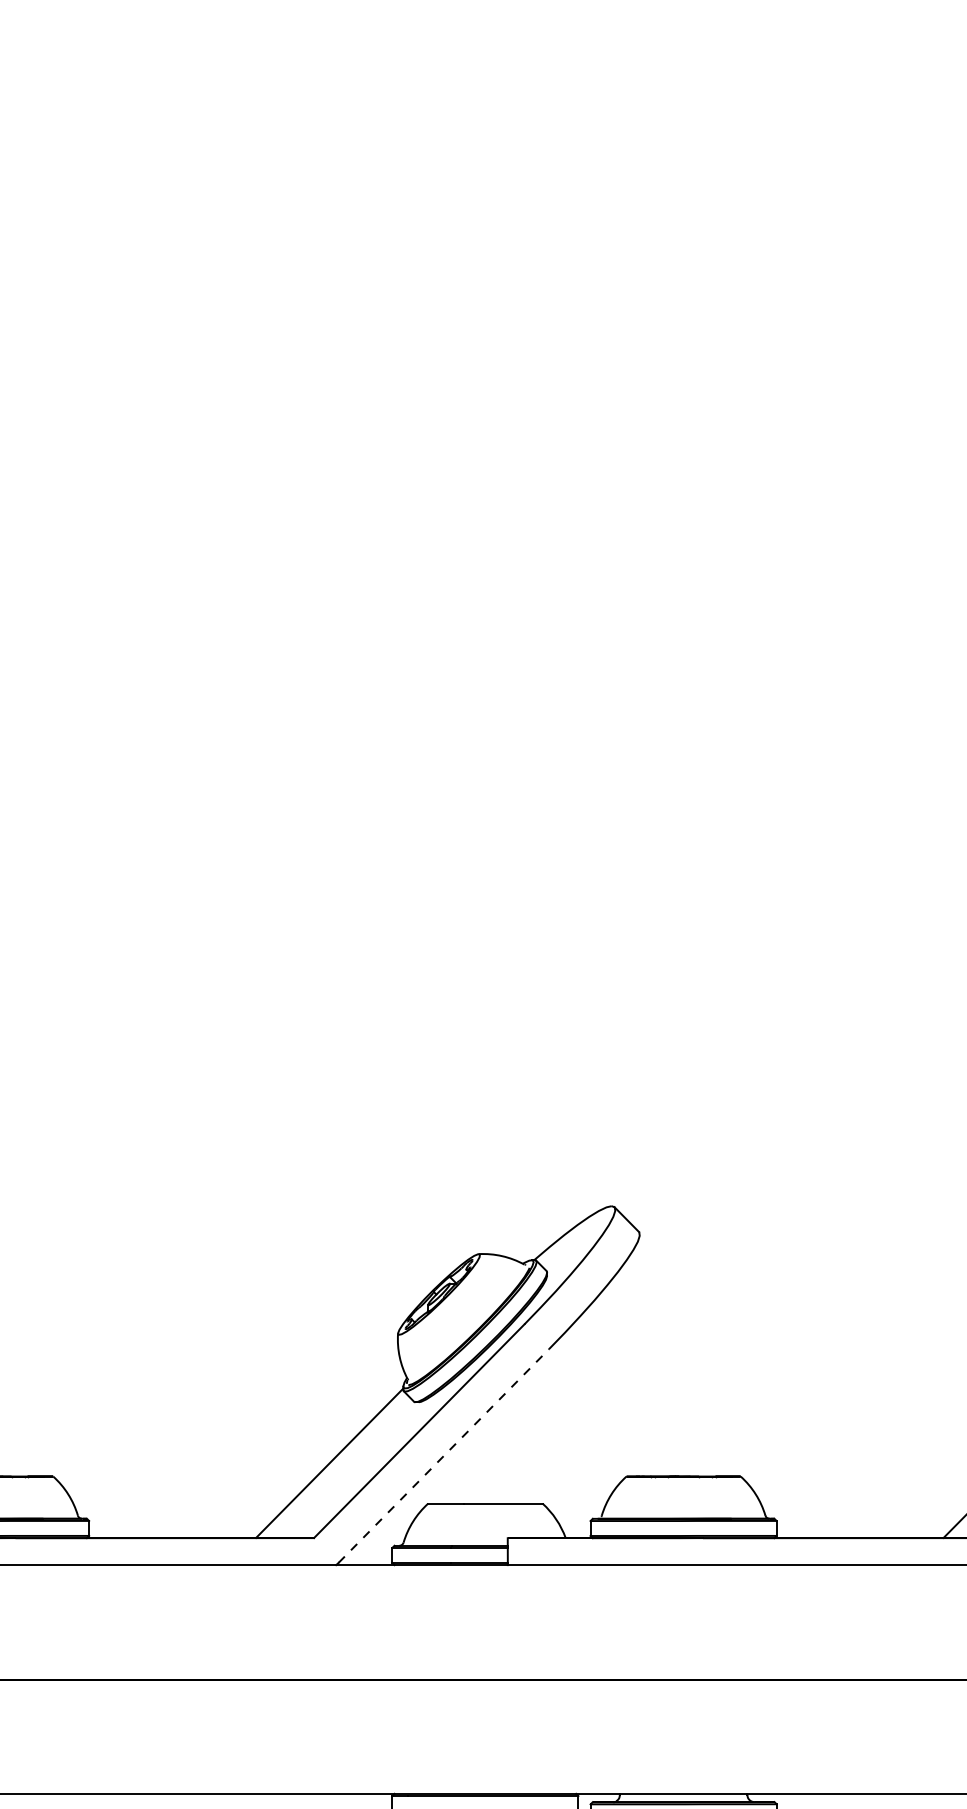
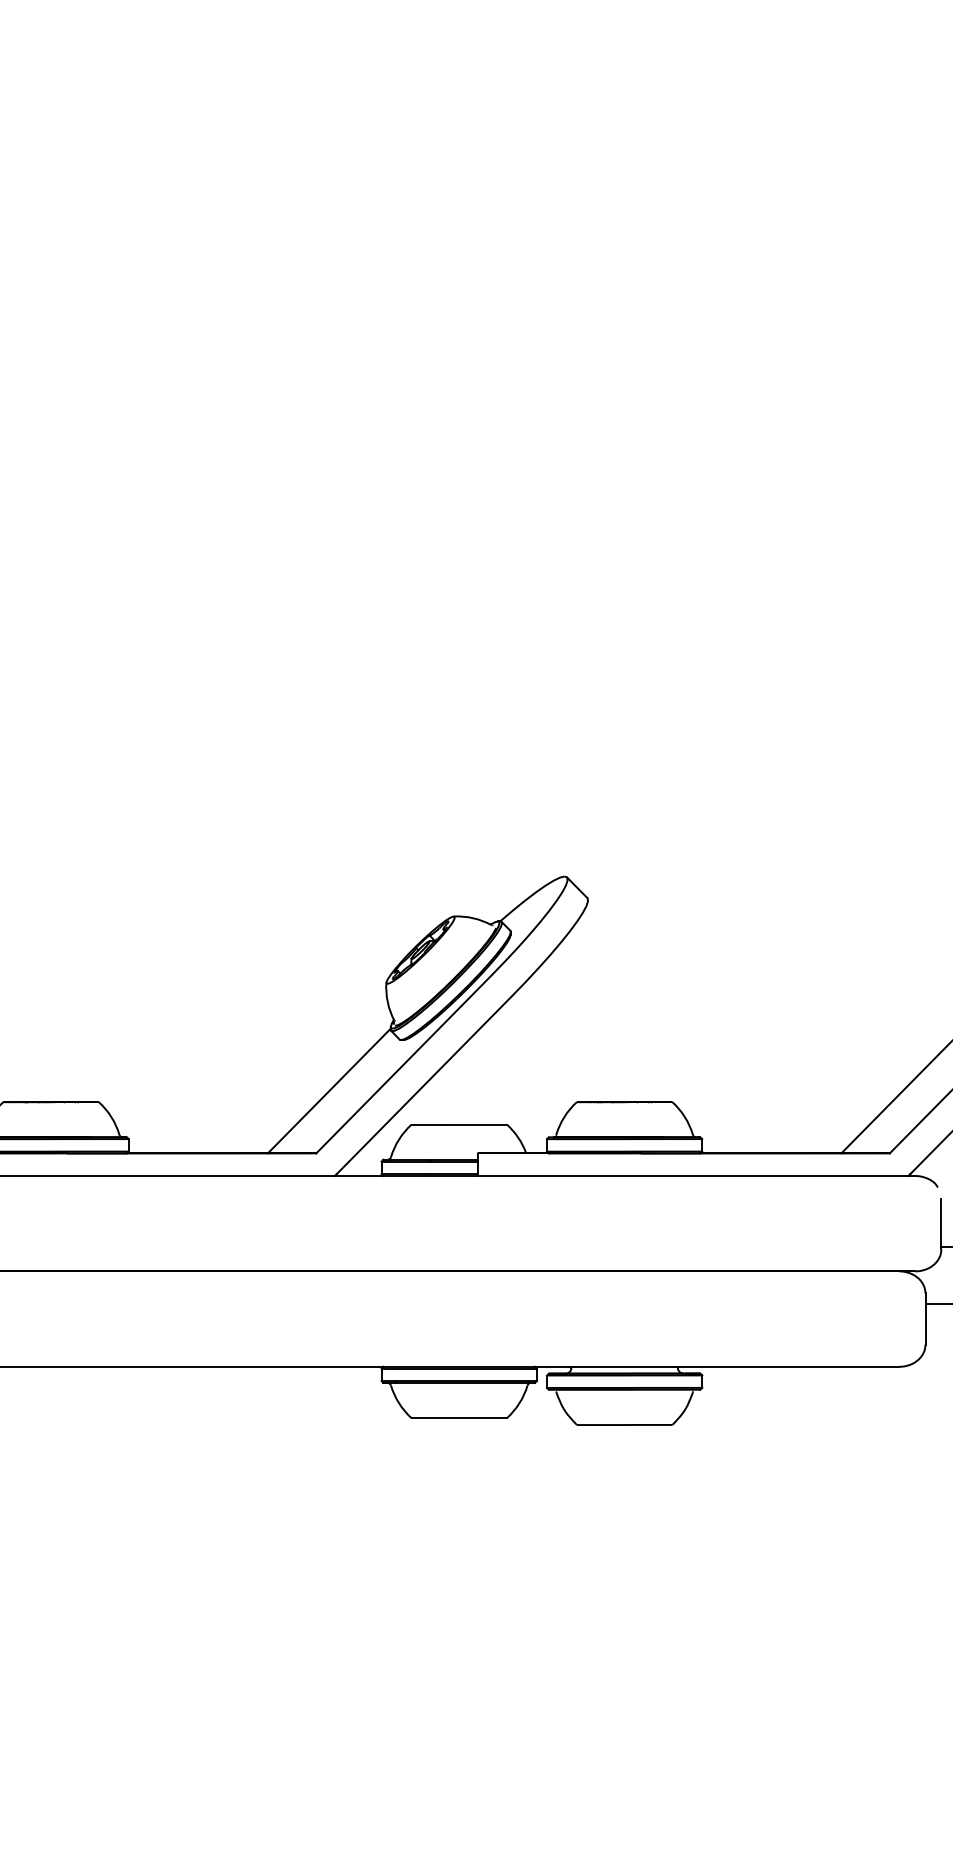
line: (443, 1455) -> (424, 1084), dashed -> solid

